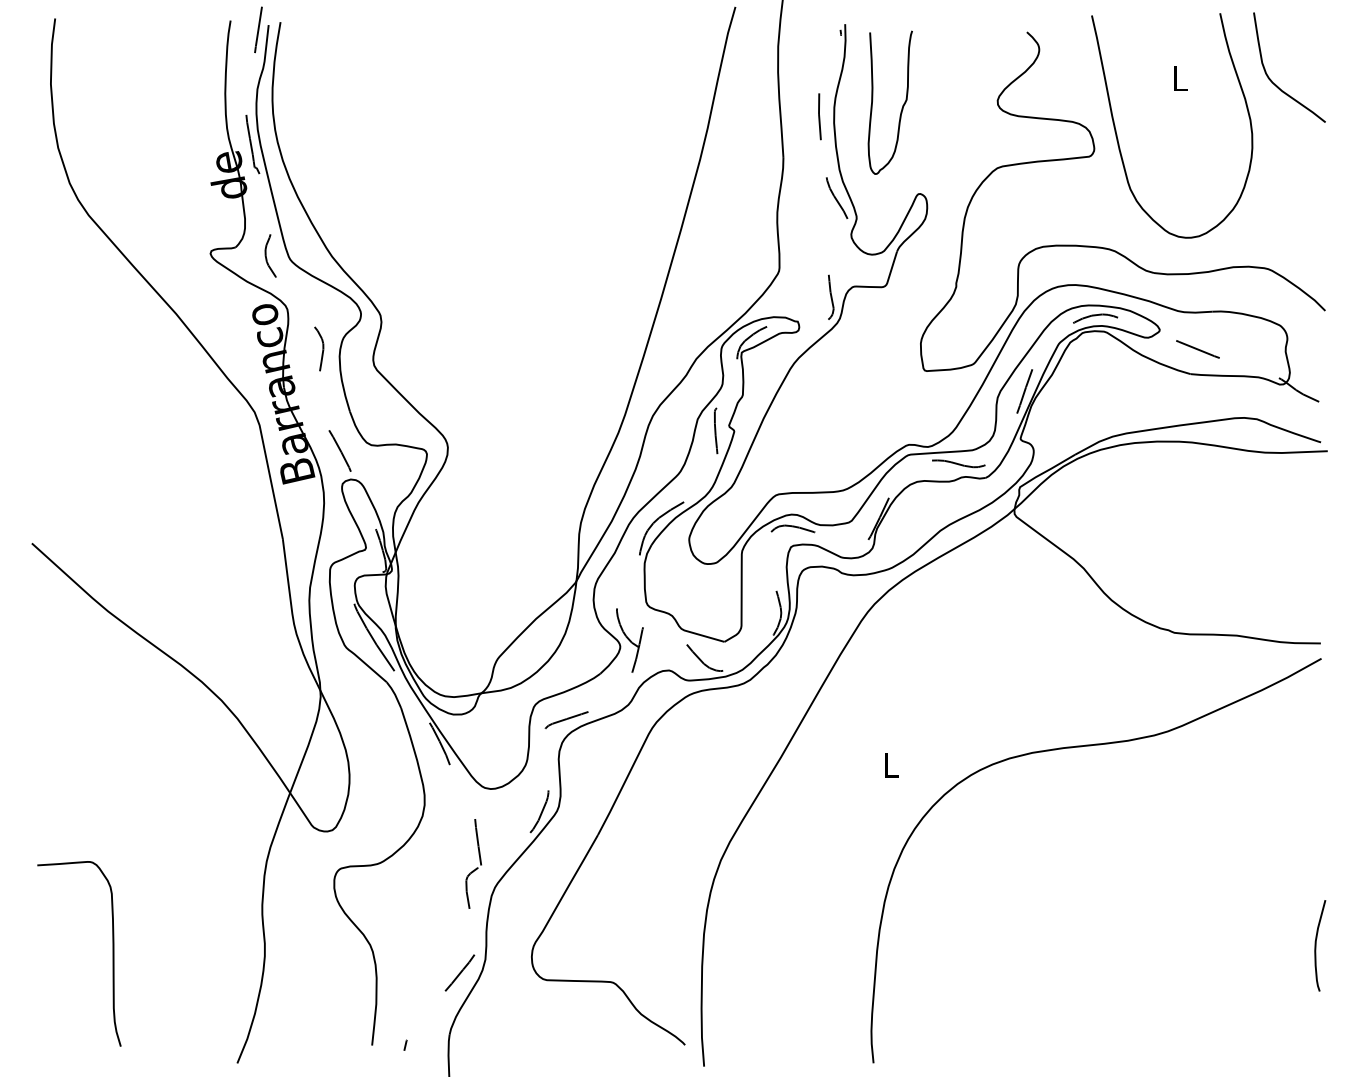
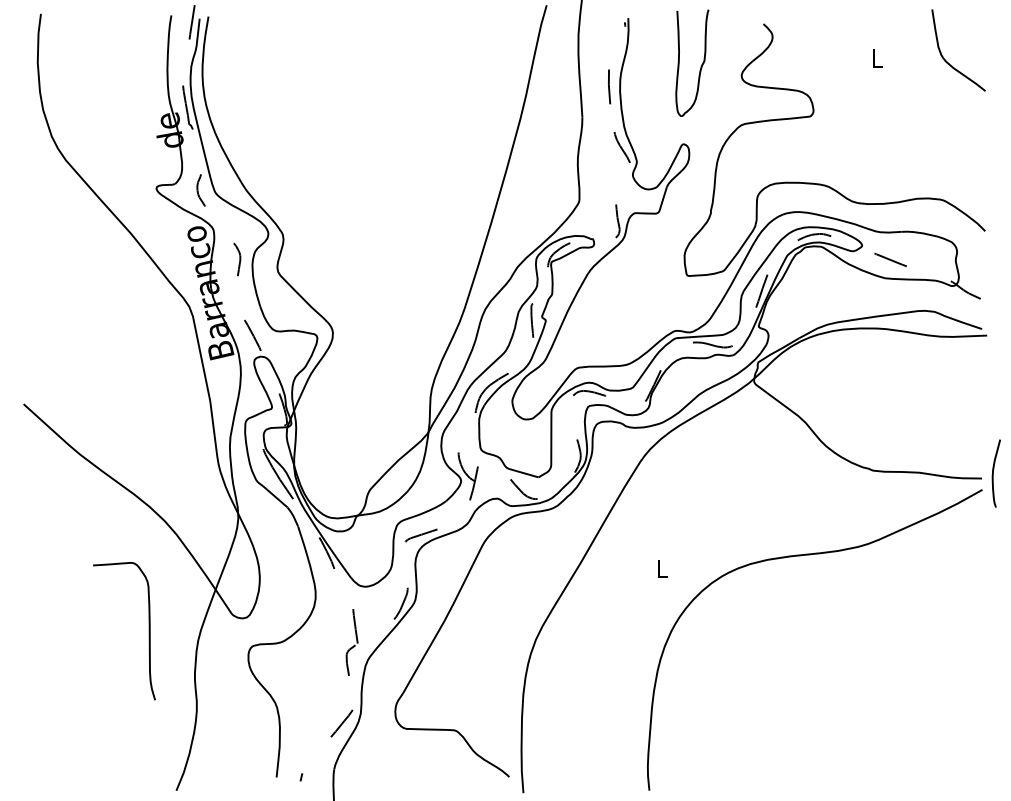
curve: (902, 105) -> (701, 65), moved
curve: (1118, 138) -> (831, 103), removed
curve: (1316, 945) -> (993, 473), moved
curve: (112, 953) -> (148, 630), moved

